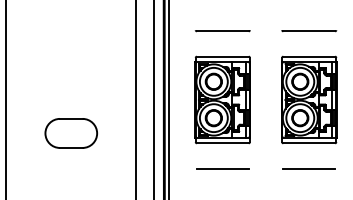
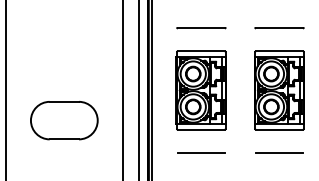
part: (71, 133) -> (64, 120), size x1.43

